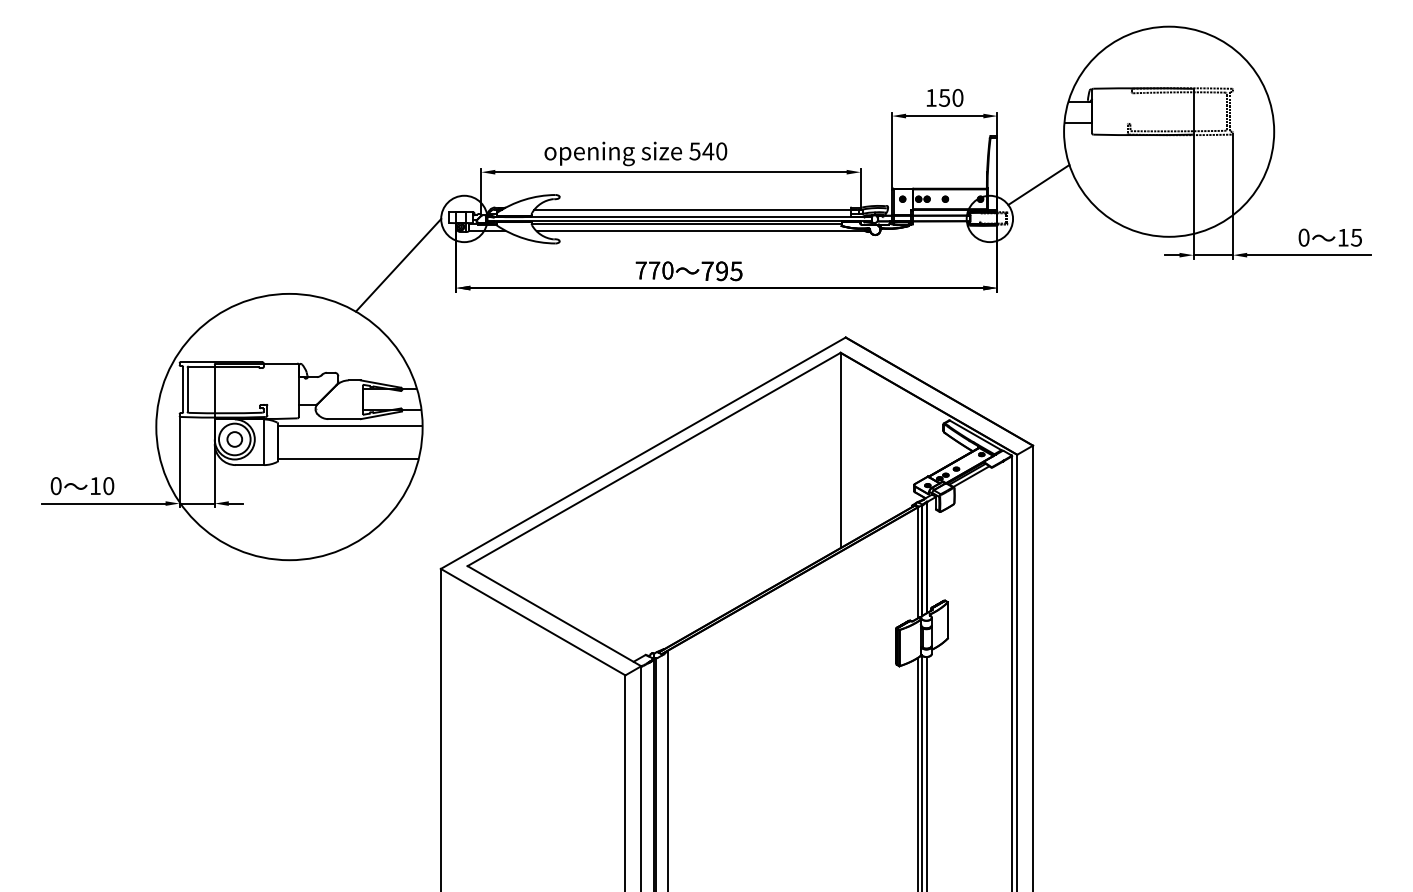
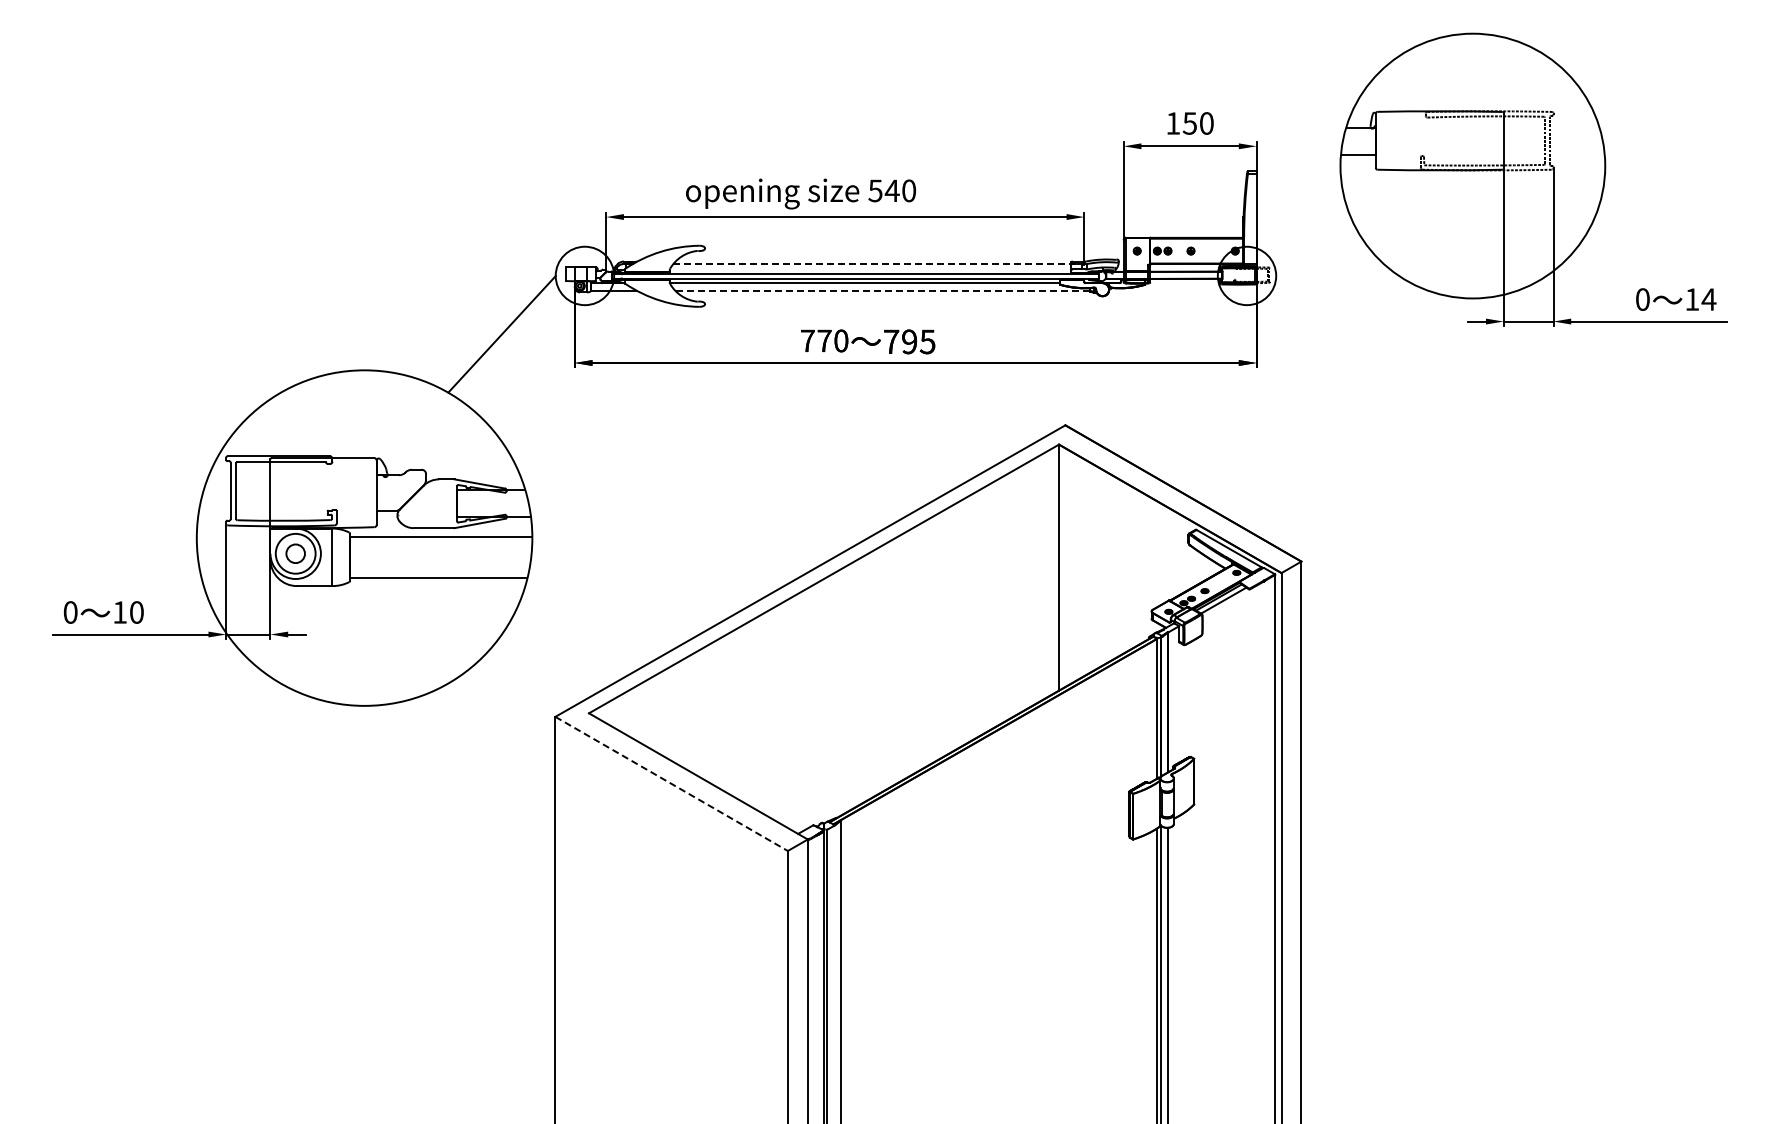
line: (1038, 184) -> (1308, 232), removed
line: (694, 209) -> (875, 264), solid -> dashed
line: (700, 230) -> (882, 290), solid -> dashed
text: (1356, 237) -> (1708, 299), 15 -> 14
line: (533, 622) -> (672, 784), solid -> dashed

